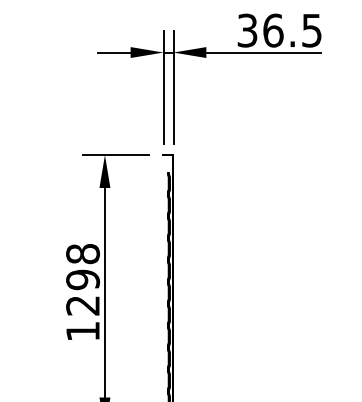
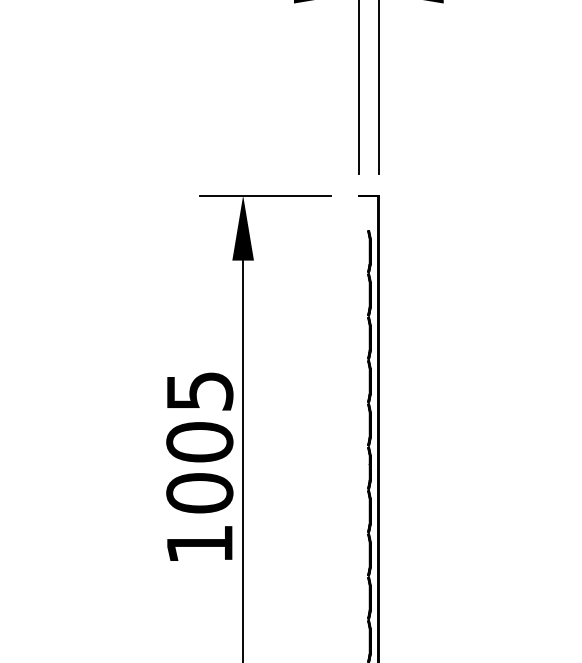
text: (83, 279) -> (200, 441), 1298 -> 1005

